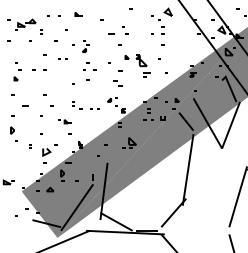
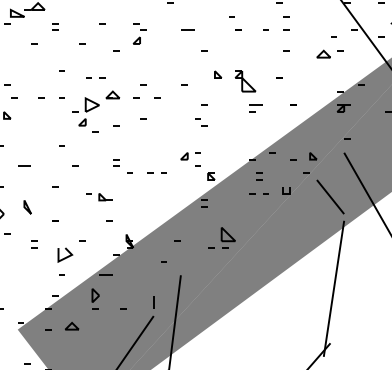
part: (125, 30) -> (235, 23), moved
part: (185, 43) -> (328, 48), added
part: (85, 46) -> (138, 33), moved
part: (62, 76) -> (95, 111), added
part: (118, 78) -> (201, 115), size x0.71
part: (26, 126) -> (26, 206), added

